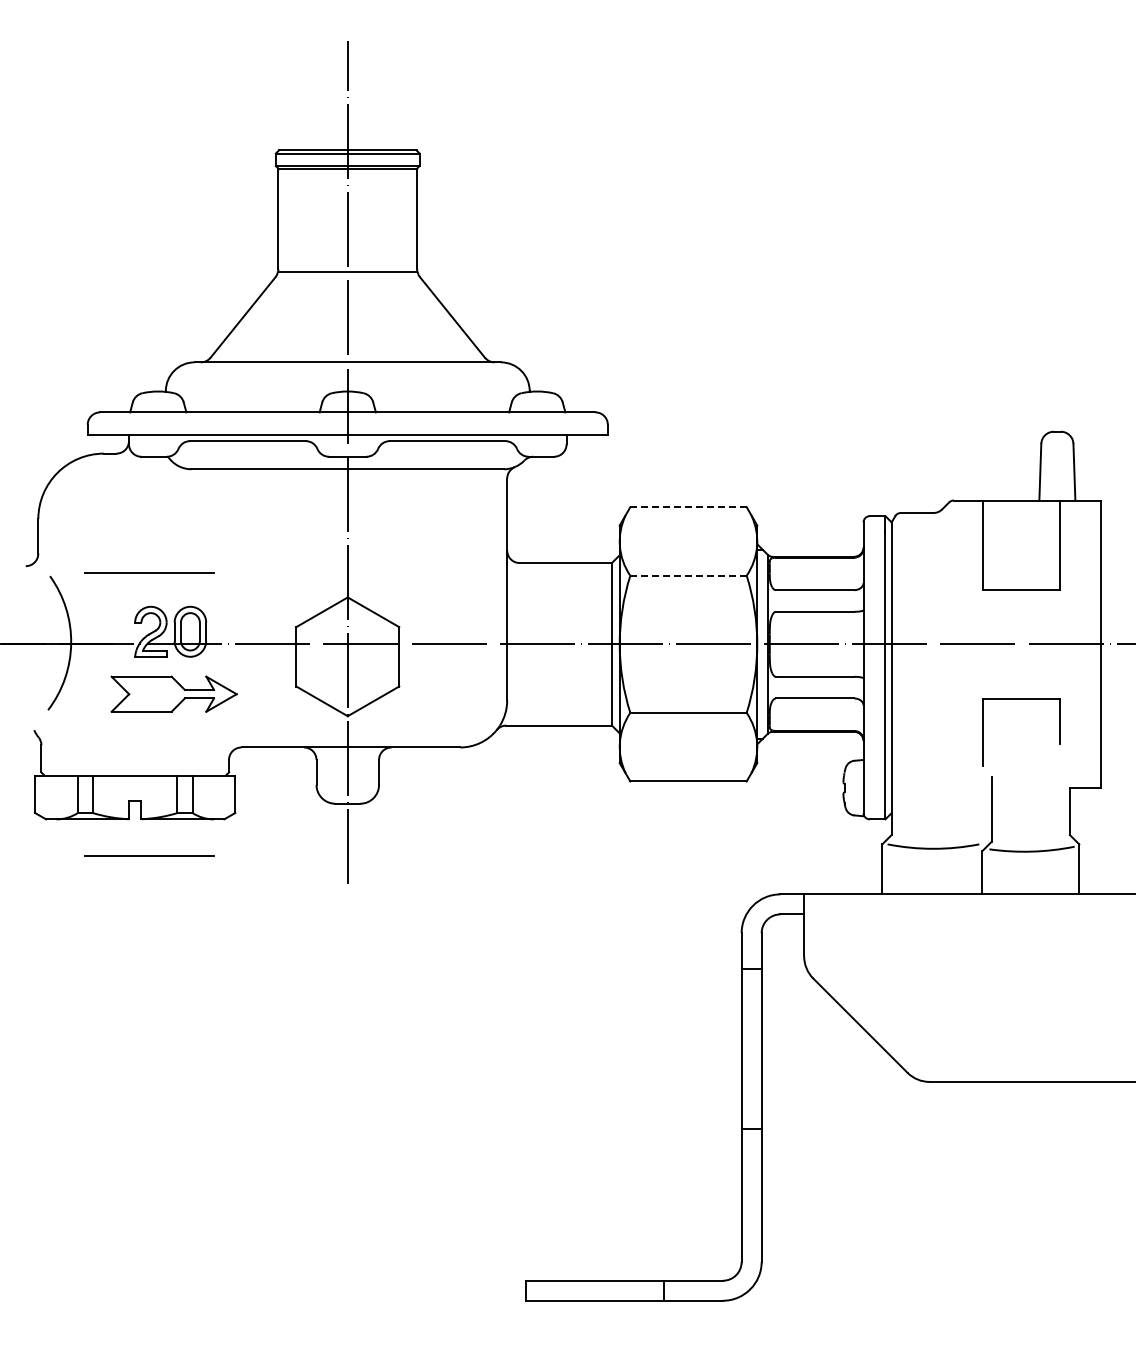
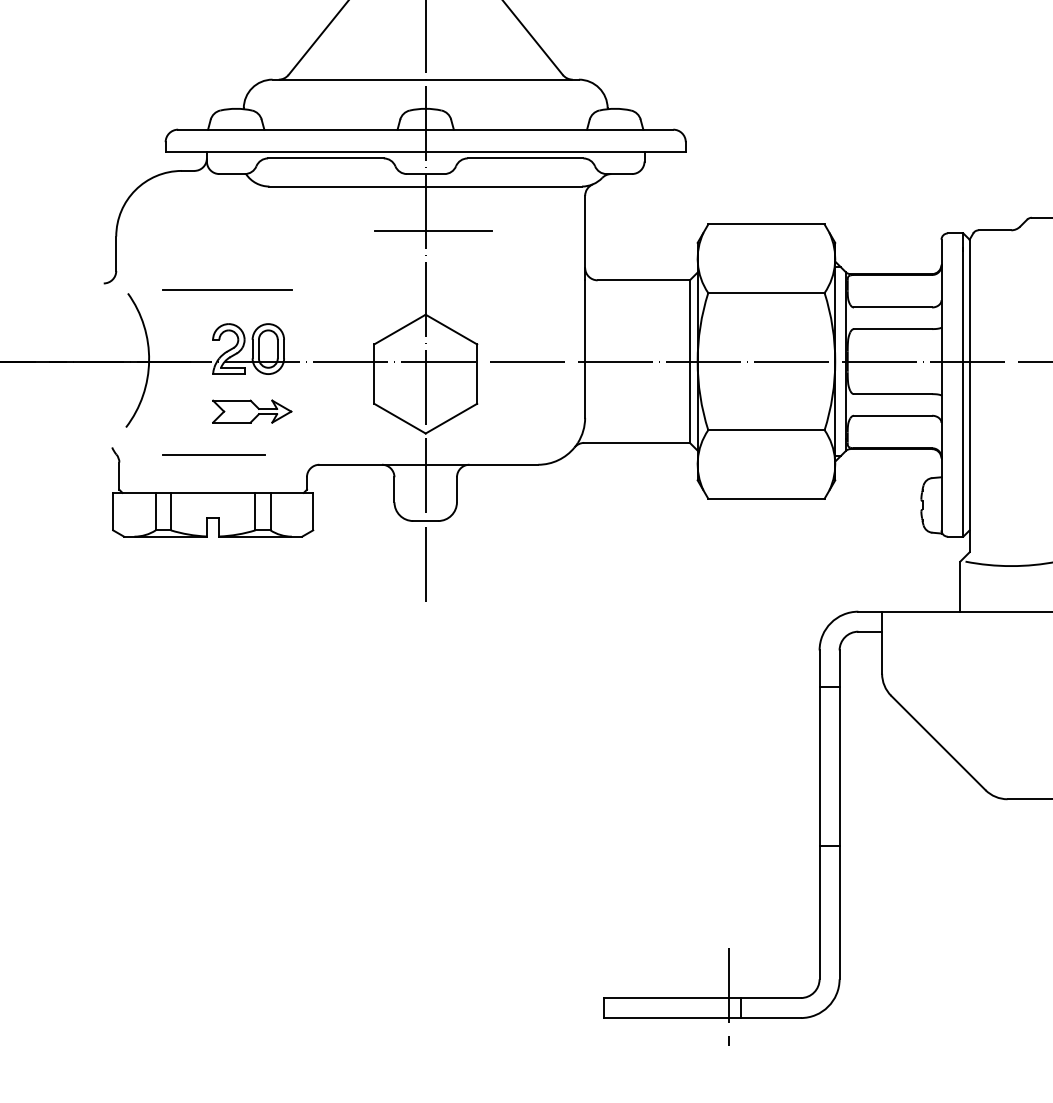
line: (688, 507) -> (766, 224), dashed -> solid
line: (355, 513) -> (433, 230), added
line: (689, 575) -> (767, 292), dashed -> solid
part: (174, 694) -> (252, 411), size x0.62
line: (135, 737) -> (213, 454), added
line: (149, 855) -> (227, 572), removed
line: (651, 1279) -> (729, 996), added

